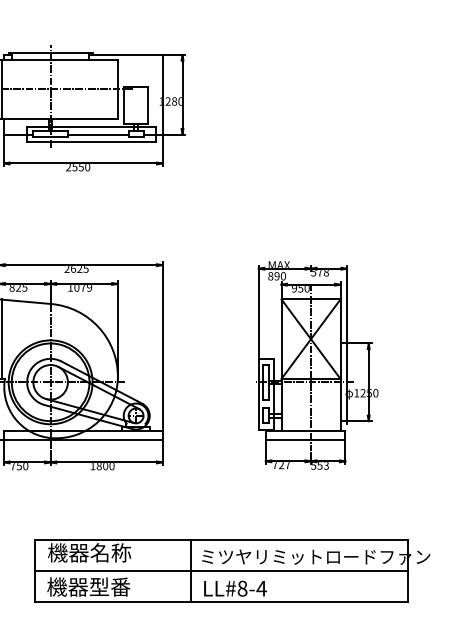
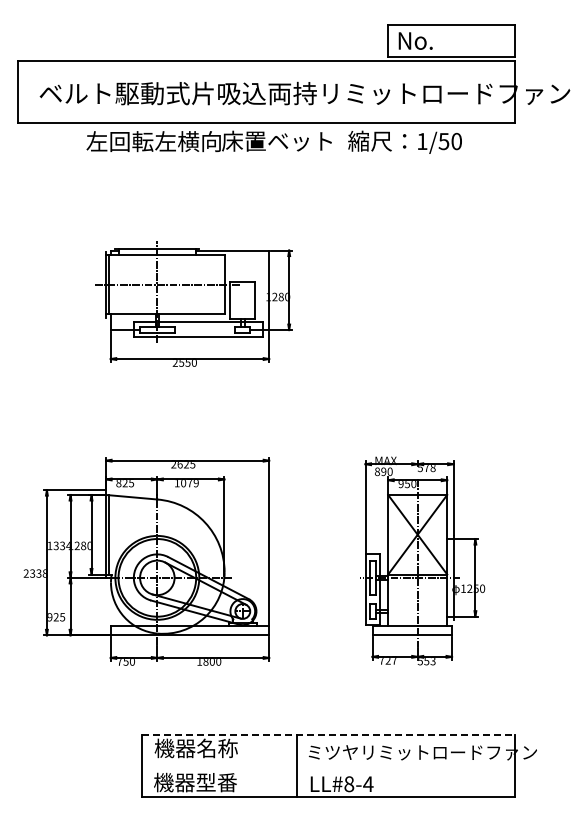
line: (97, 134) -> (204, 330), removed
line: (221, 539) -> (328, 735), solid -> dashed
line: (220, 570) -> (327, 766), removed

